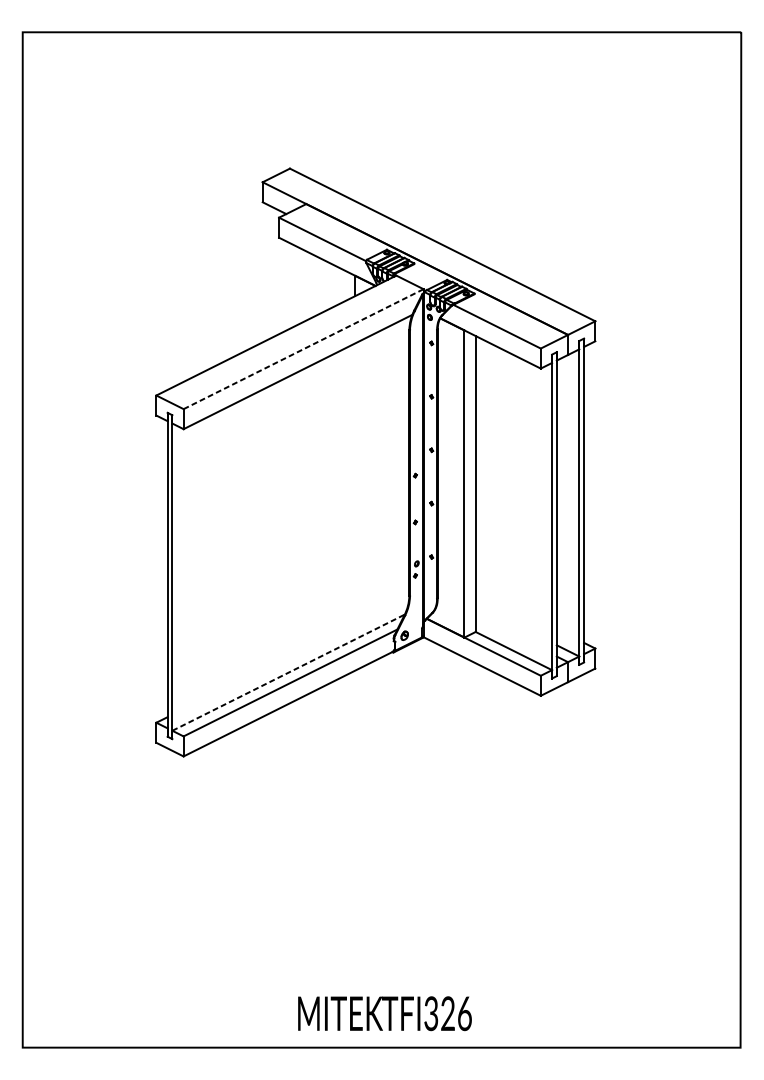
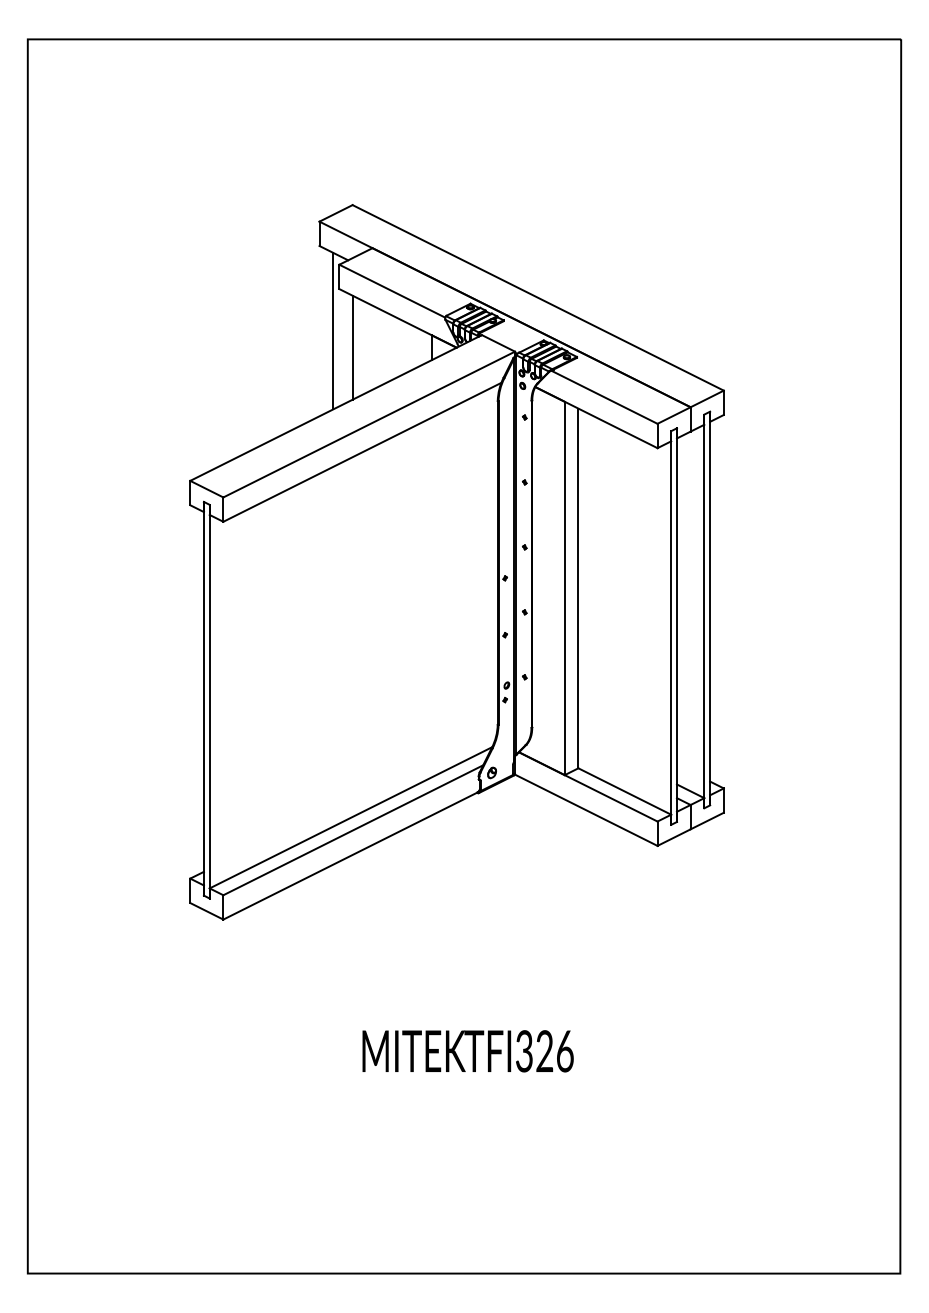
line: (274, 271) -> (333, 330), added
line: (290, 285) -> (353, 347), added
line: (303, 349) -> (369, 424), dashed -> solid
line: (288, 672) -> (350, 817), dashed -> solid
text: (384, 1013) -> (467, 1051), moved

